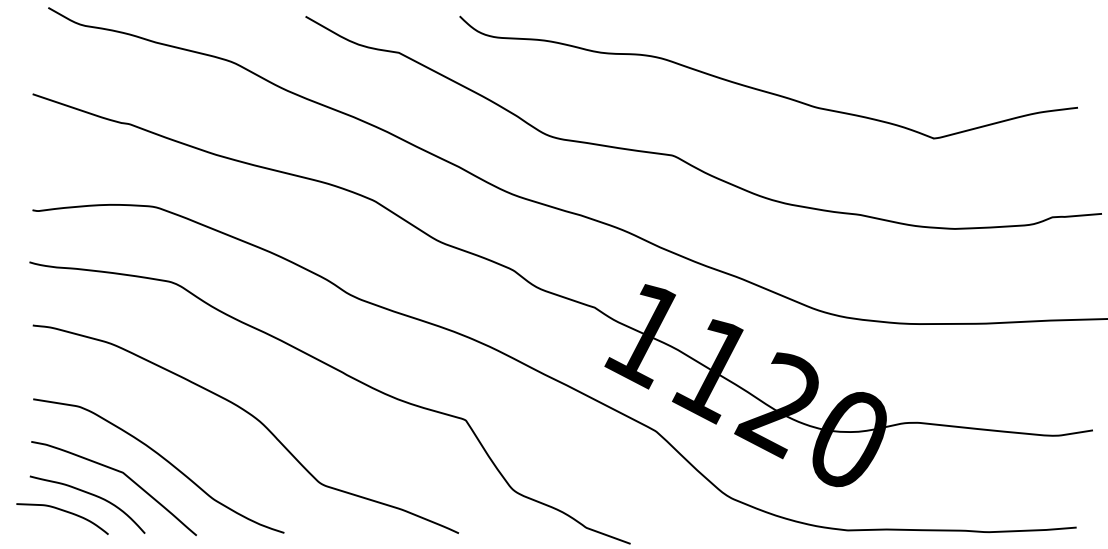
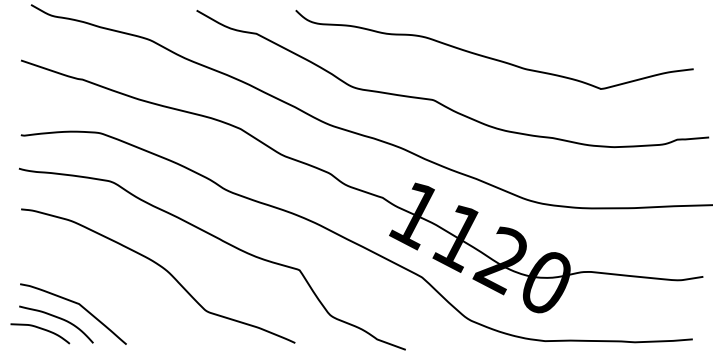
curve: (163, 460) -> (105, 296), removed

